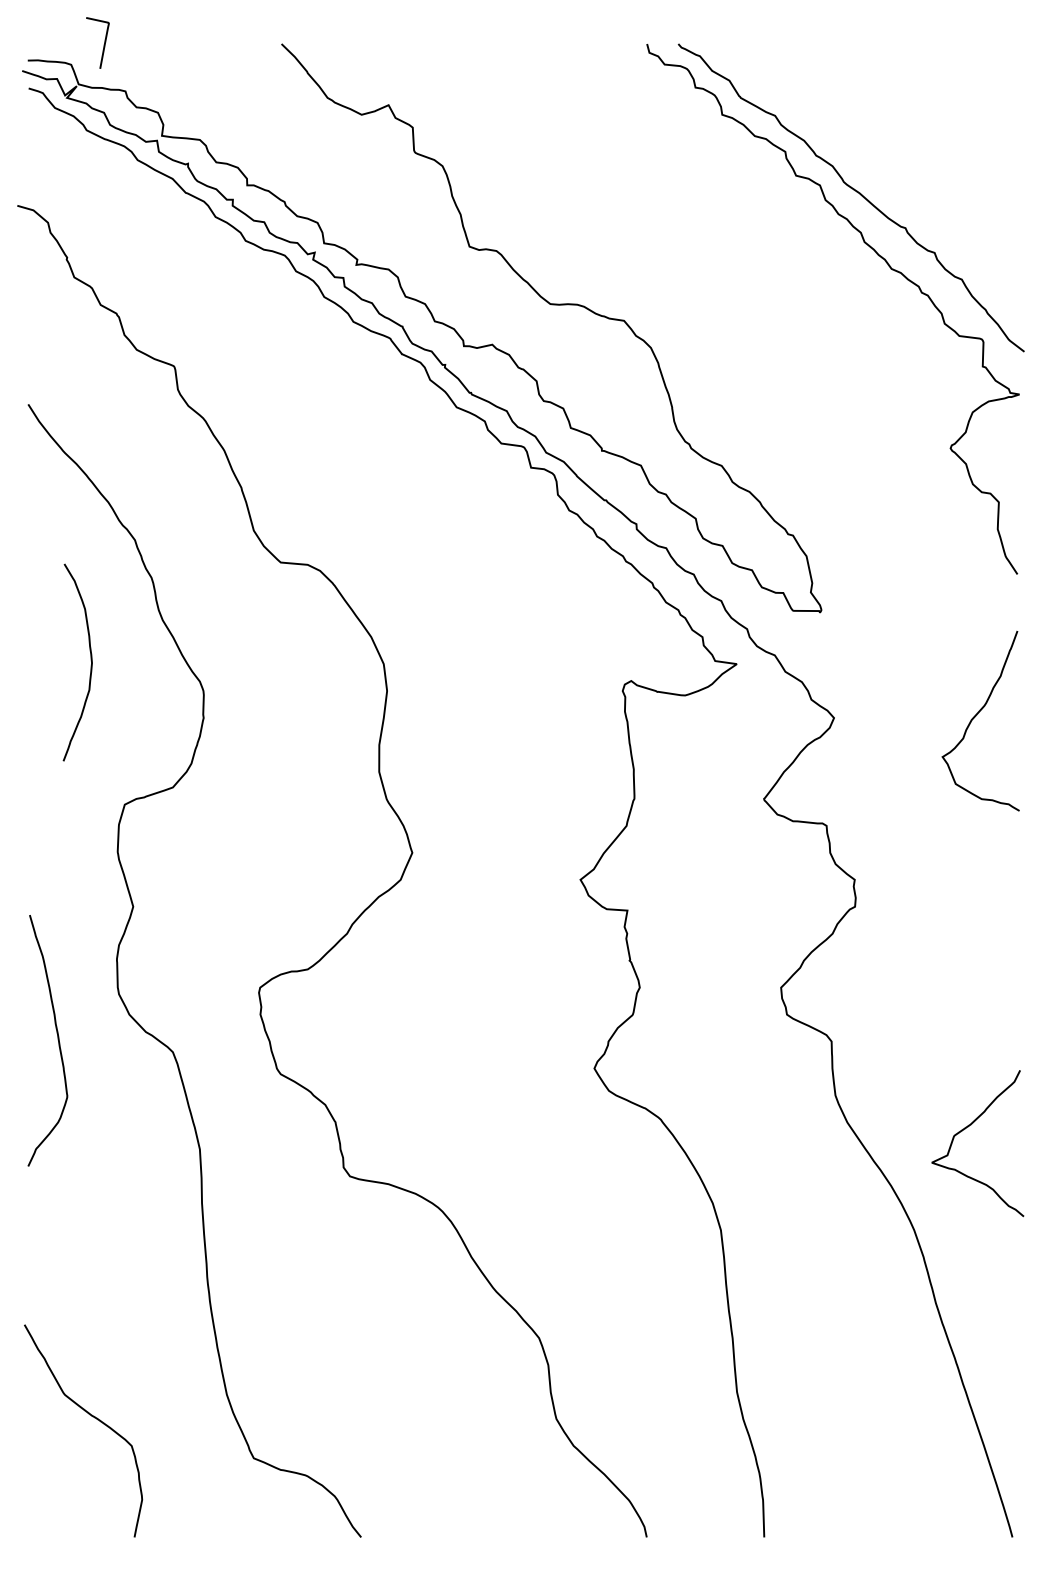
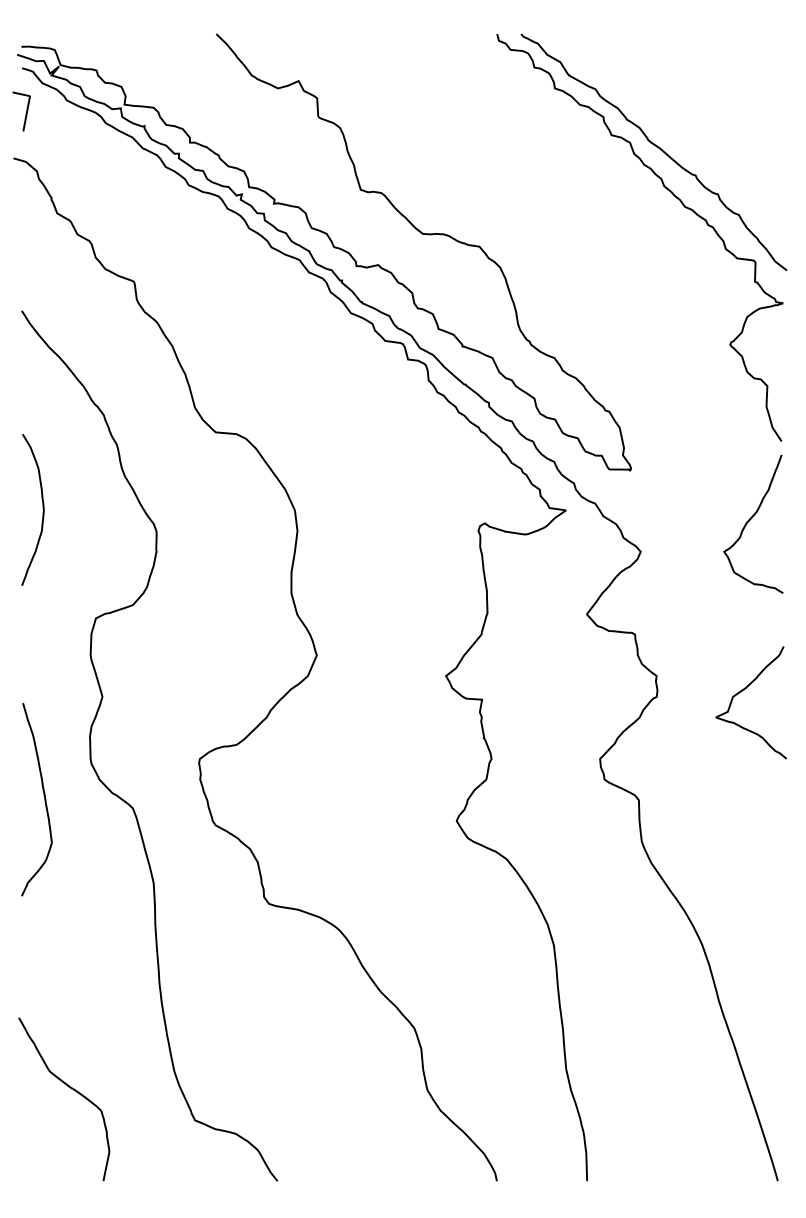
curve: (103, 44) -> (25, 112), moved
curve: (90, 660) -> (42, 508), moved
curve: (976, 716) -> (750, 520), moved
curve: (968, 1127) -> (744, 690), moved

